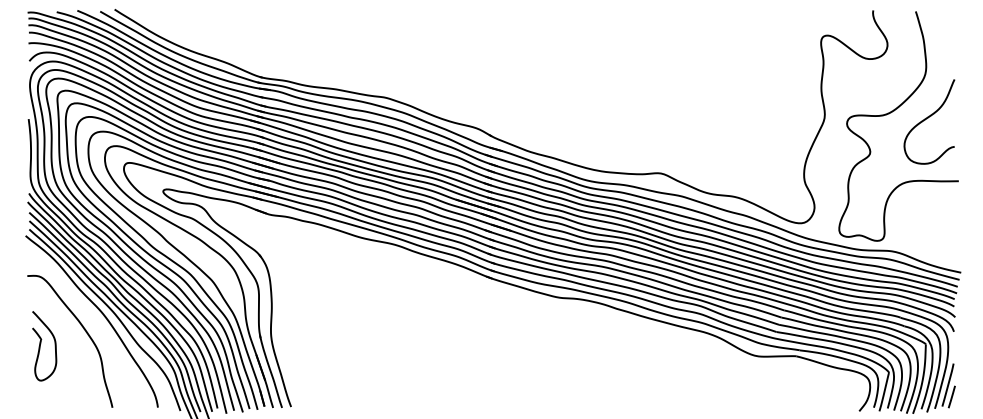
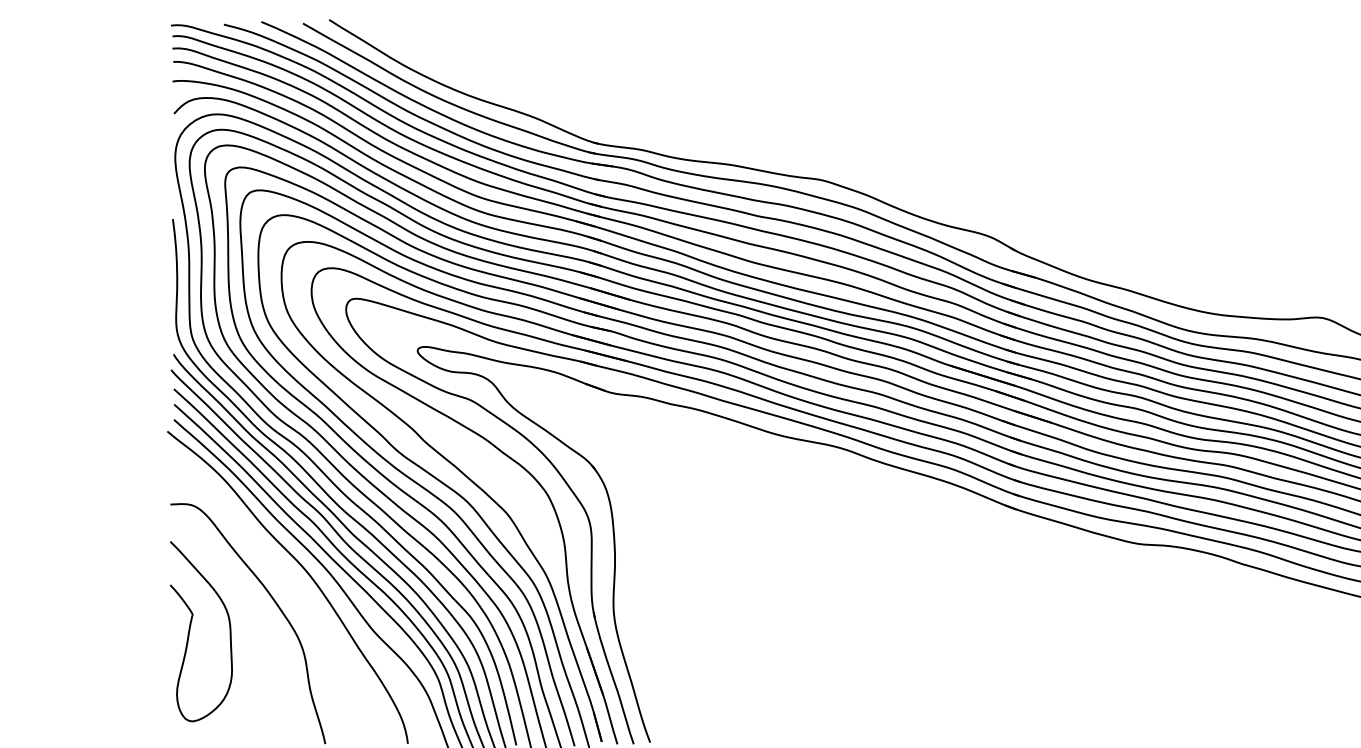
part: (44, 346) -> (201, 632), size x1.43

